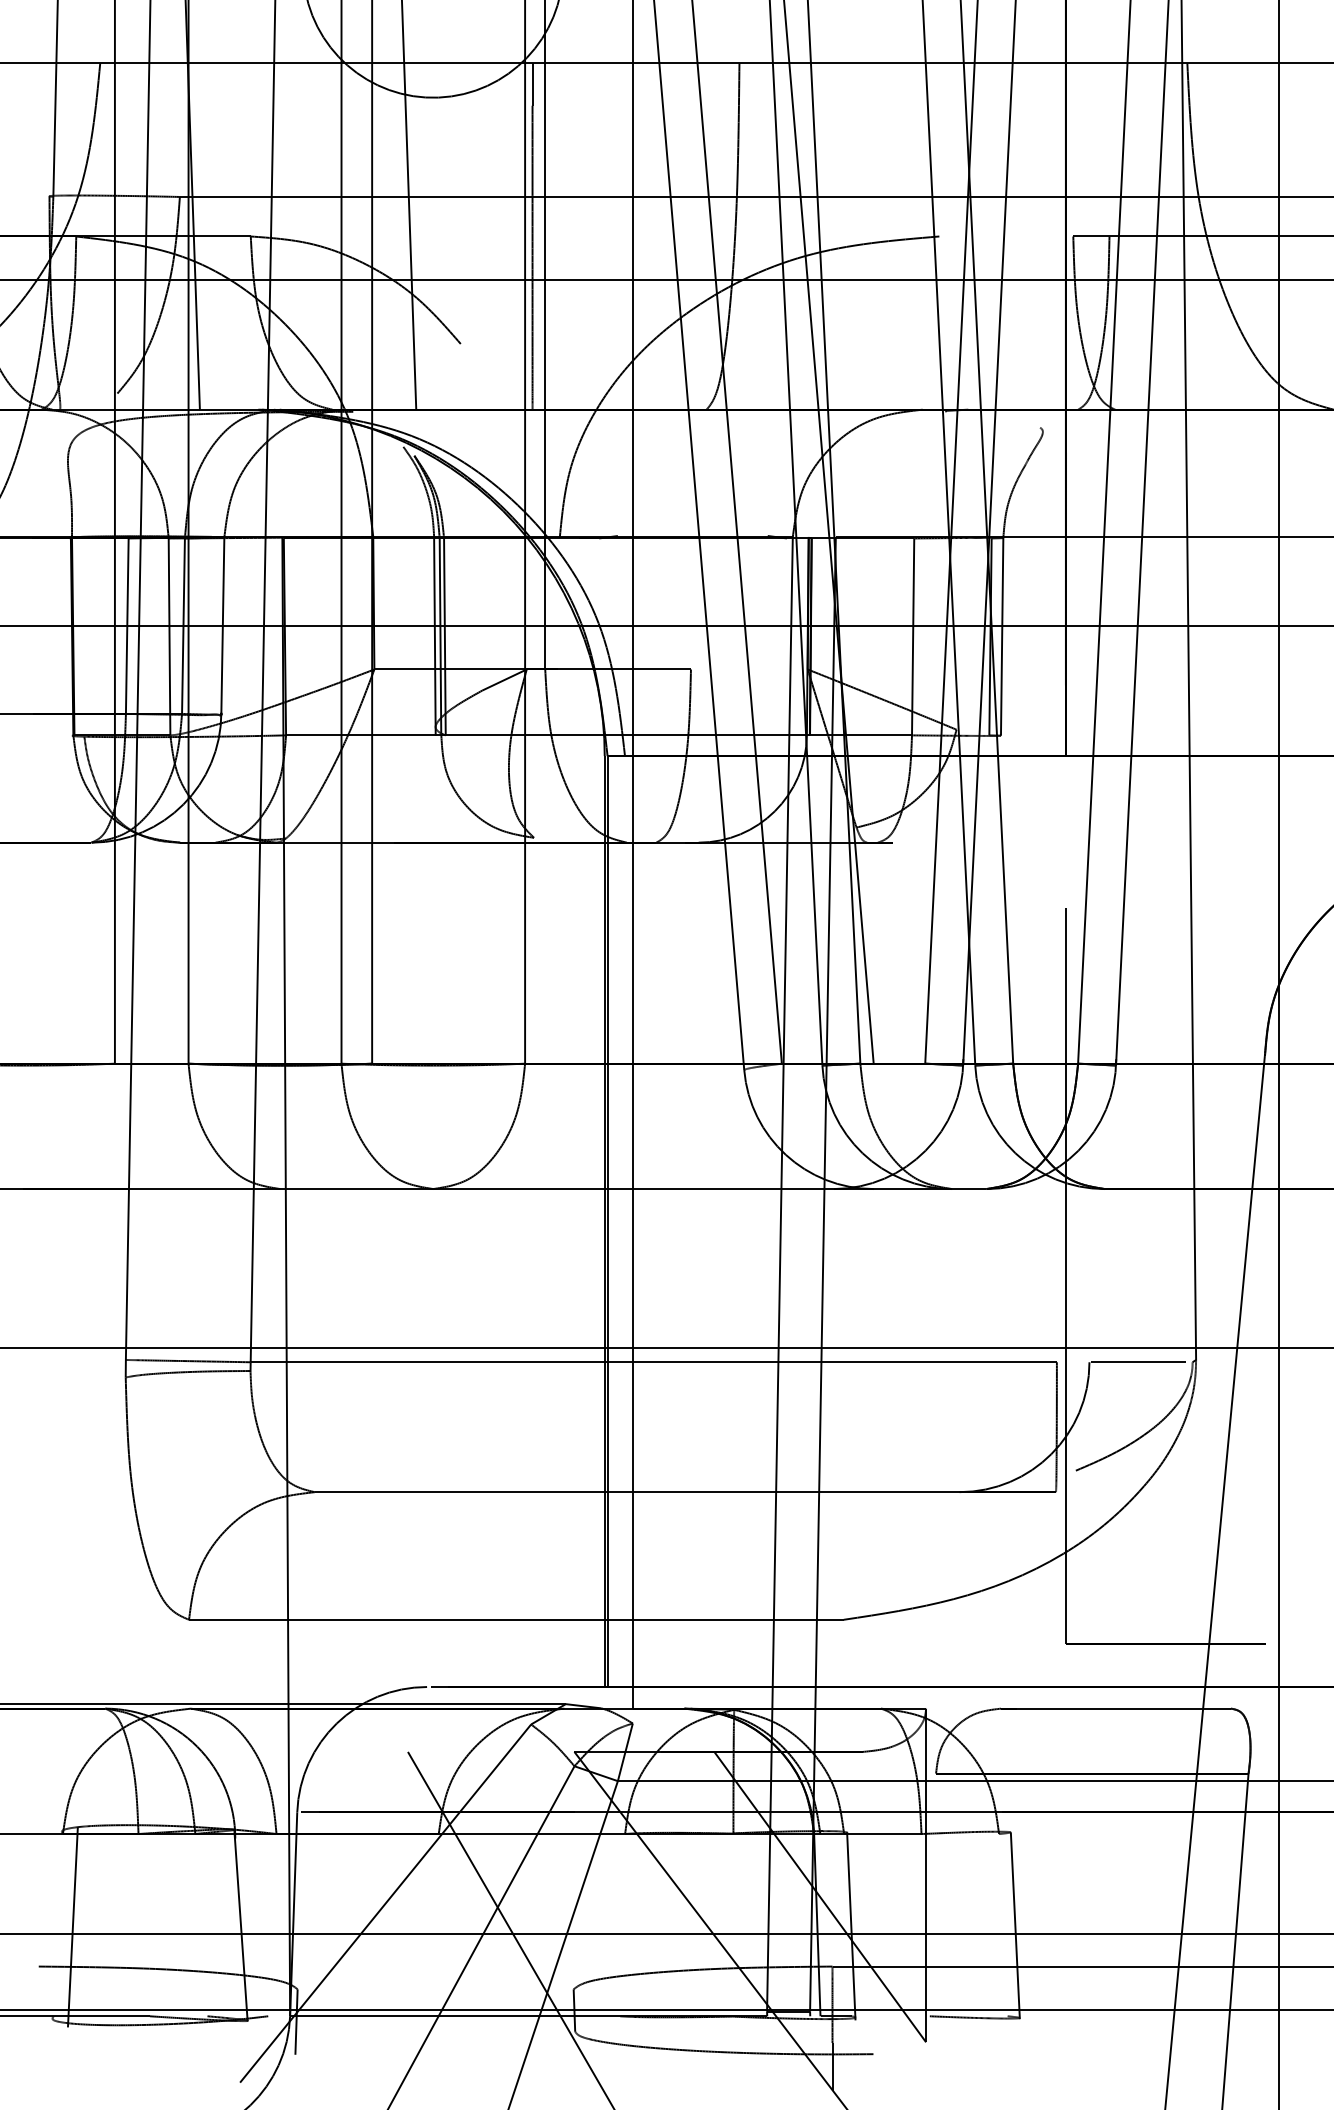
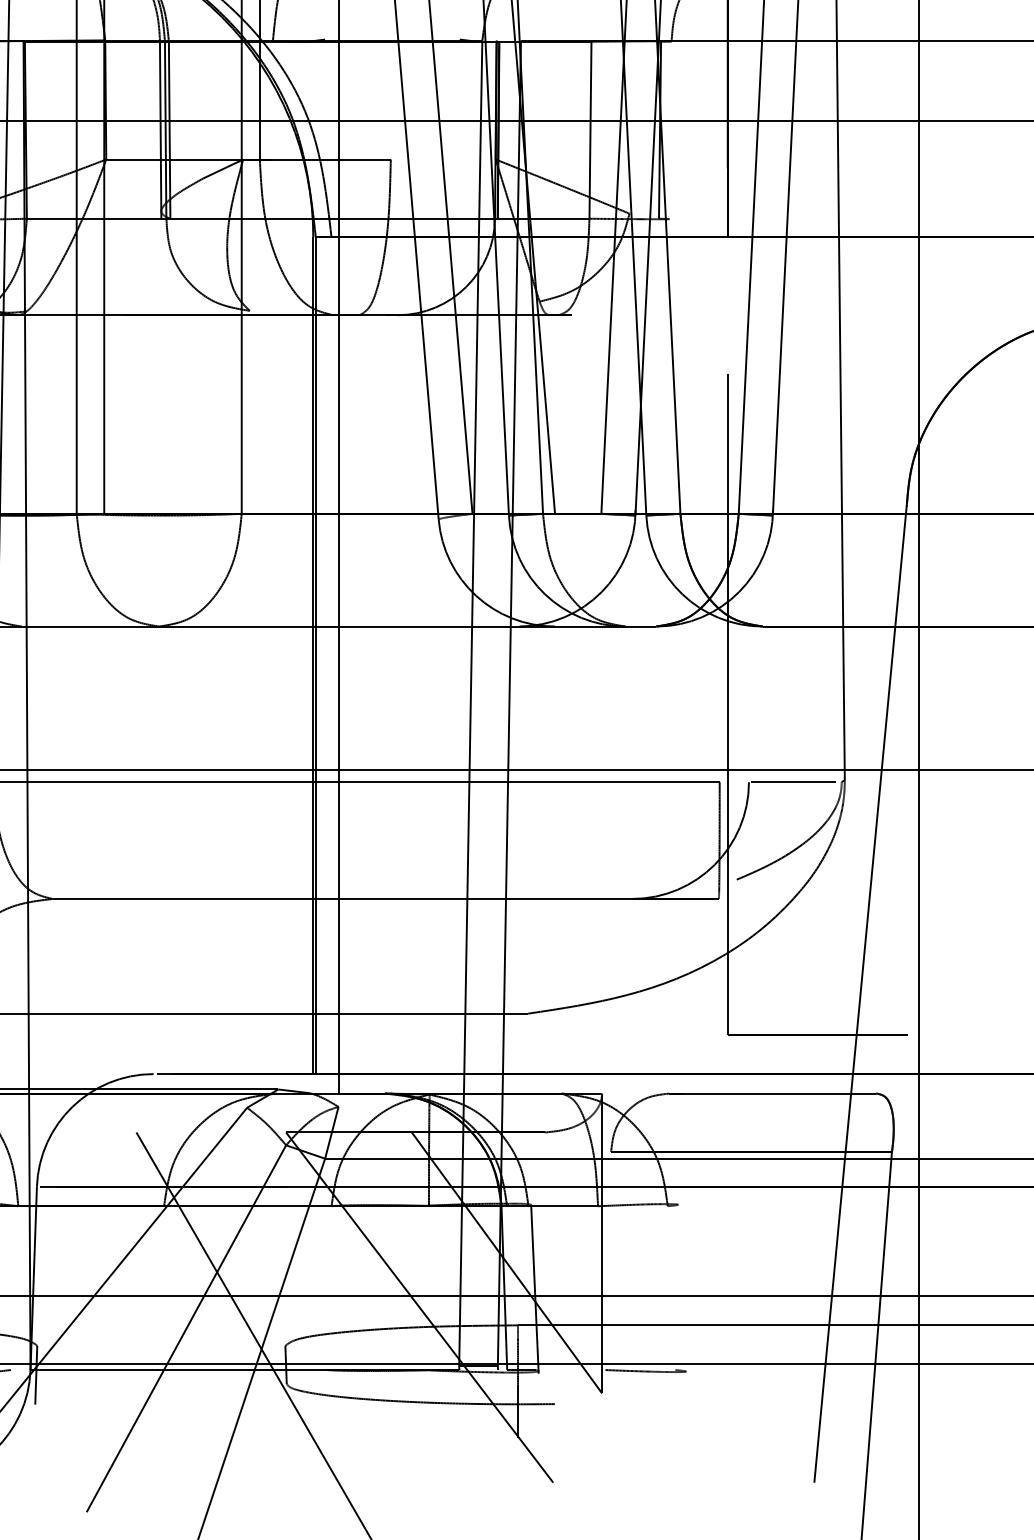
line: (1001, 636) -> (669, 129), removed
line: (1014, 1925) -> (681, 1288), removed

